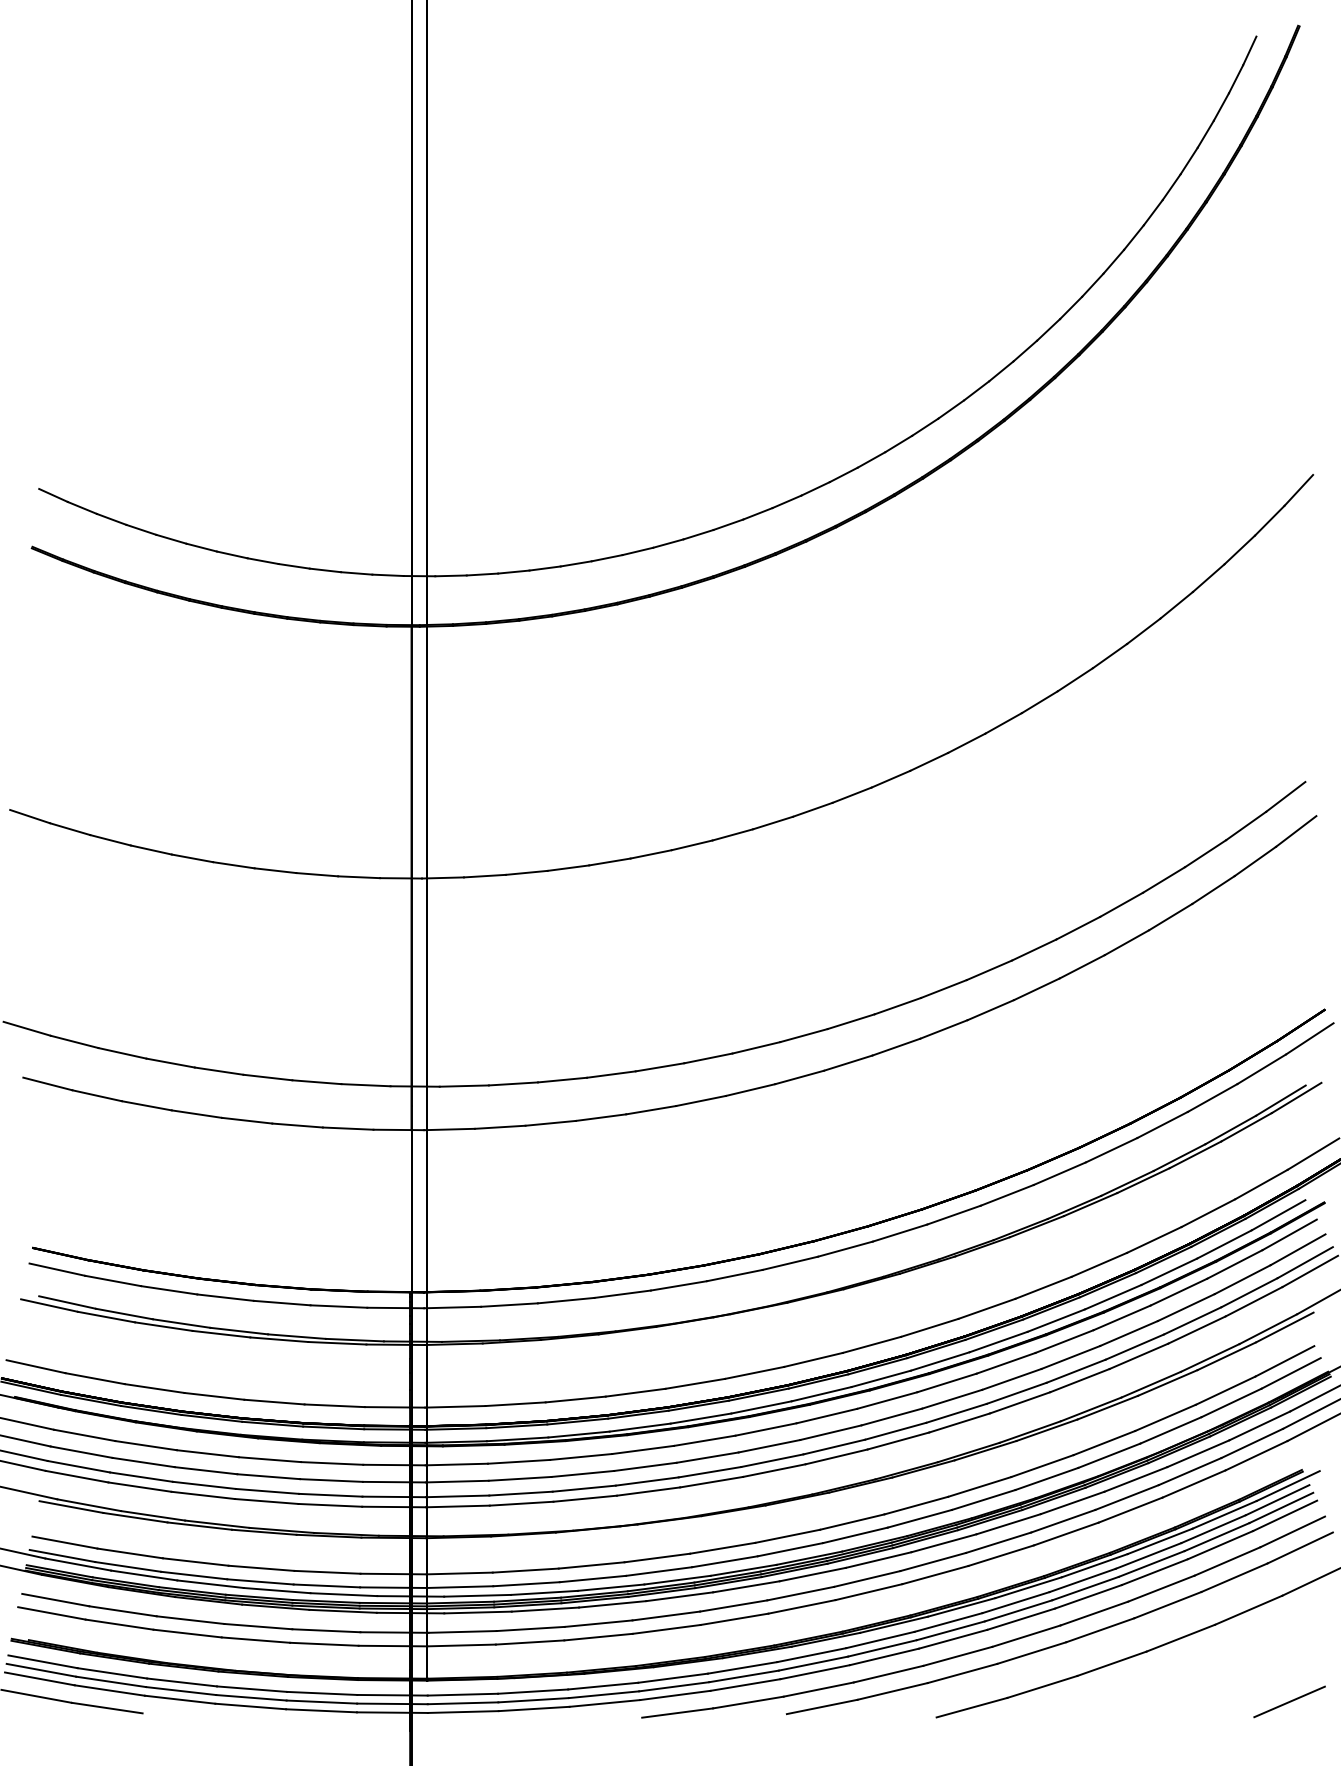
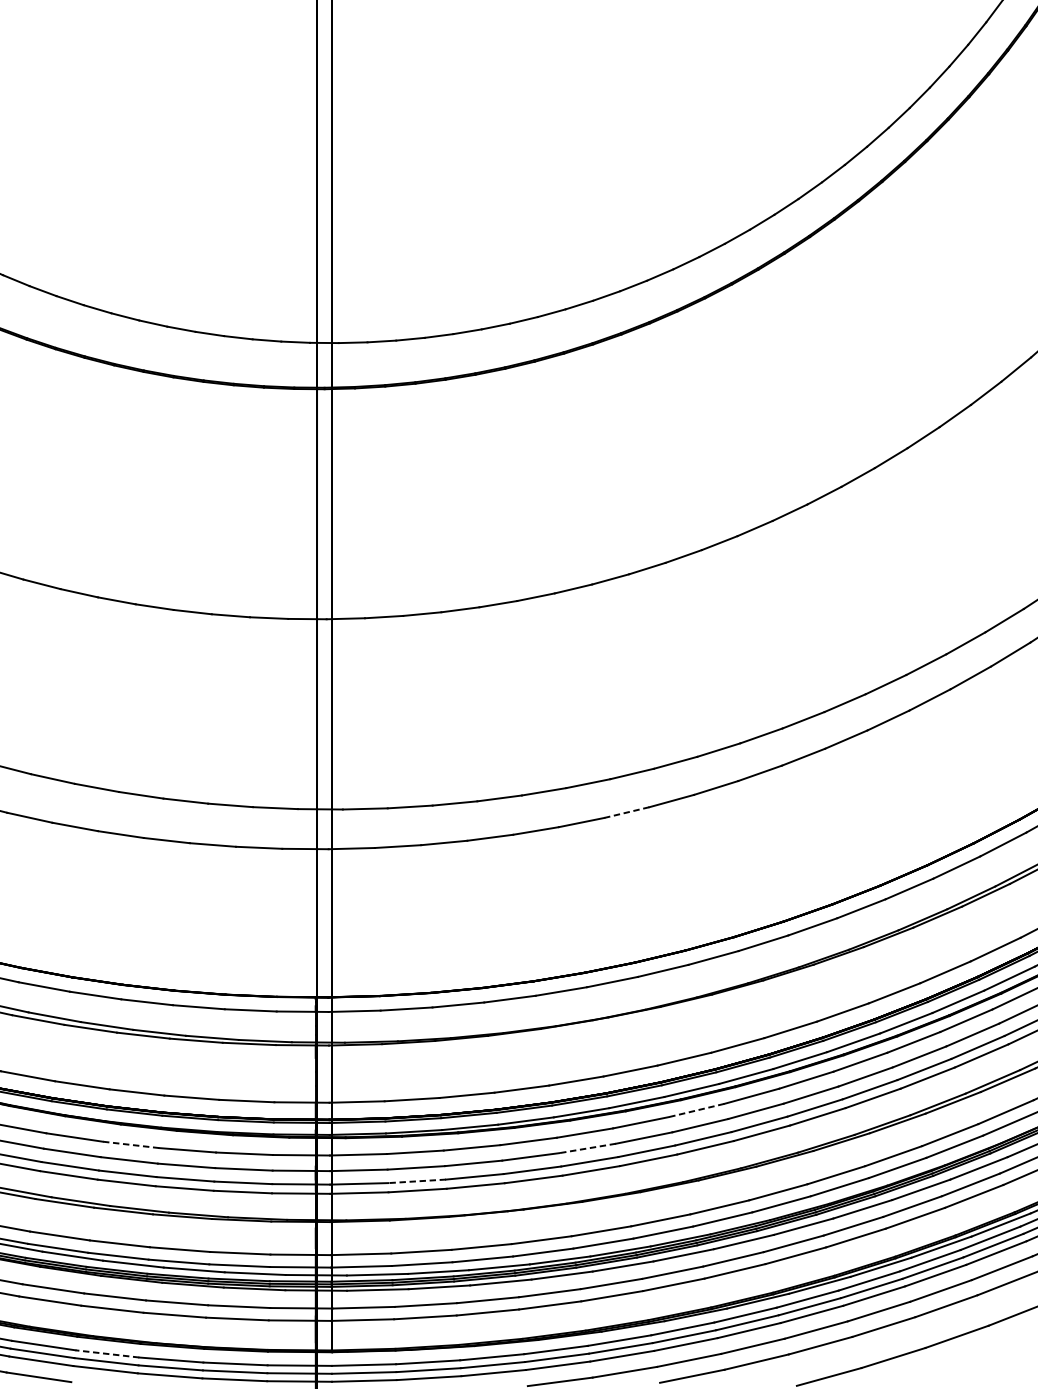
line: (750, 1090) -> (626, 812), solid -> dashed
line: (826, 1416) -> (696, 1110), solid -> dashed
line: (207, 1453) -> (130, 1144), solid -> dashed
line: (707, 1457) -> (587, 1148), solid -> dashed
line: (520, 1493) -> (416, 1181), solid -> dashed
line: (181, 1682) -> (106, 1353), solid -> dashed

